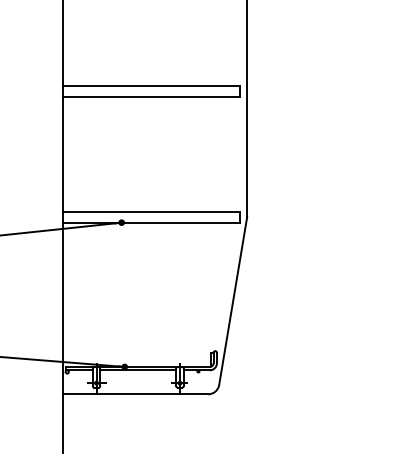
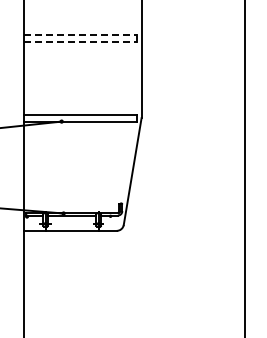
line: (152, 85) -> (81, 34), solid -> dashed
line: (152, 96) -> (81, 41), solid -> dashed

